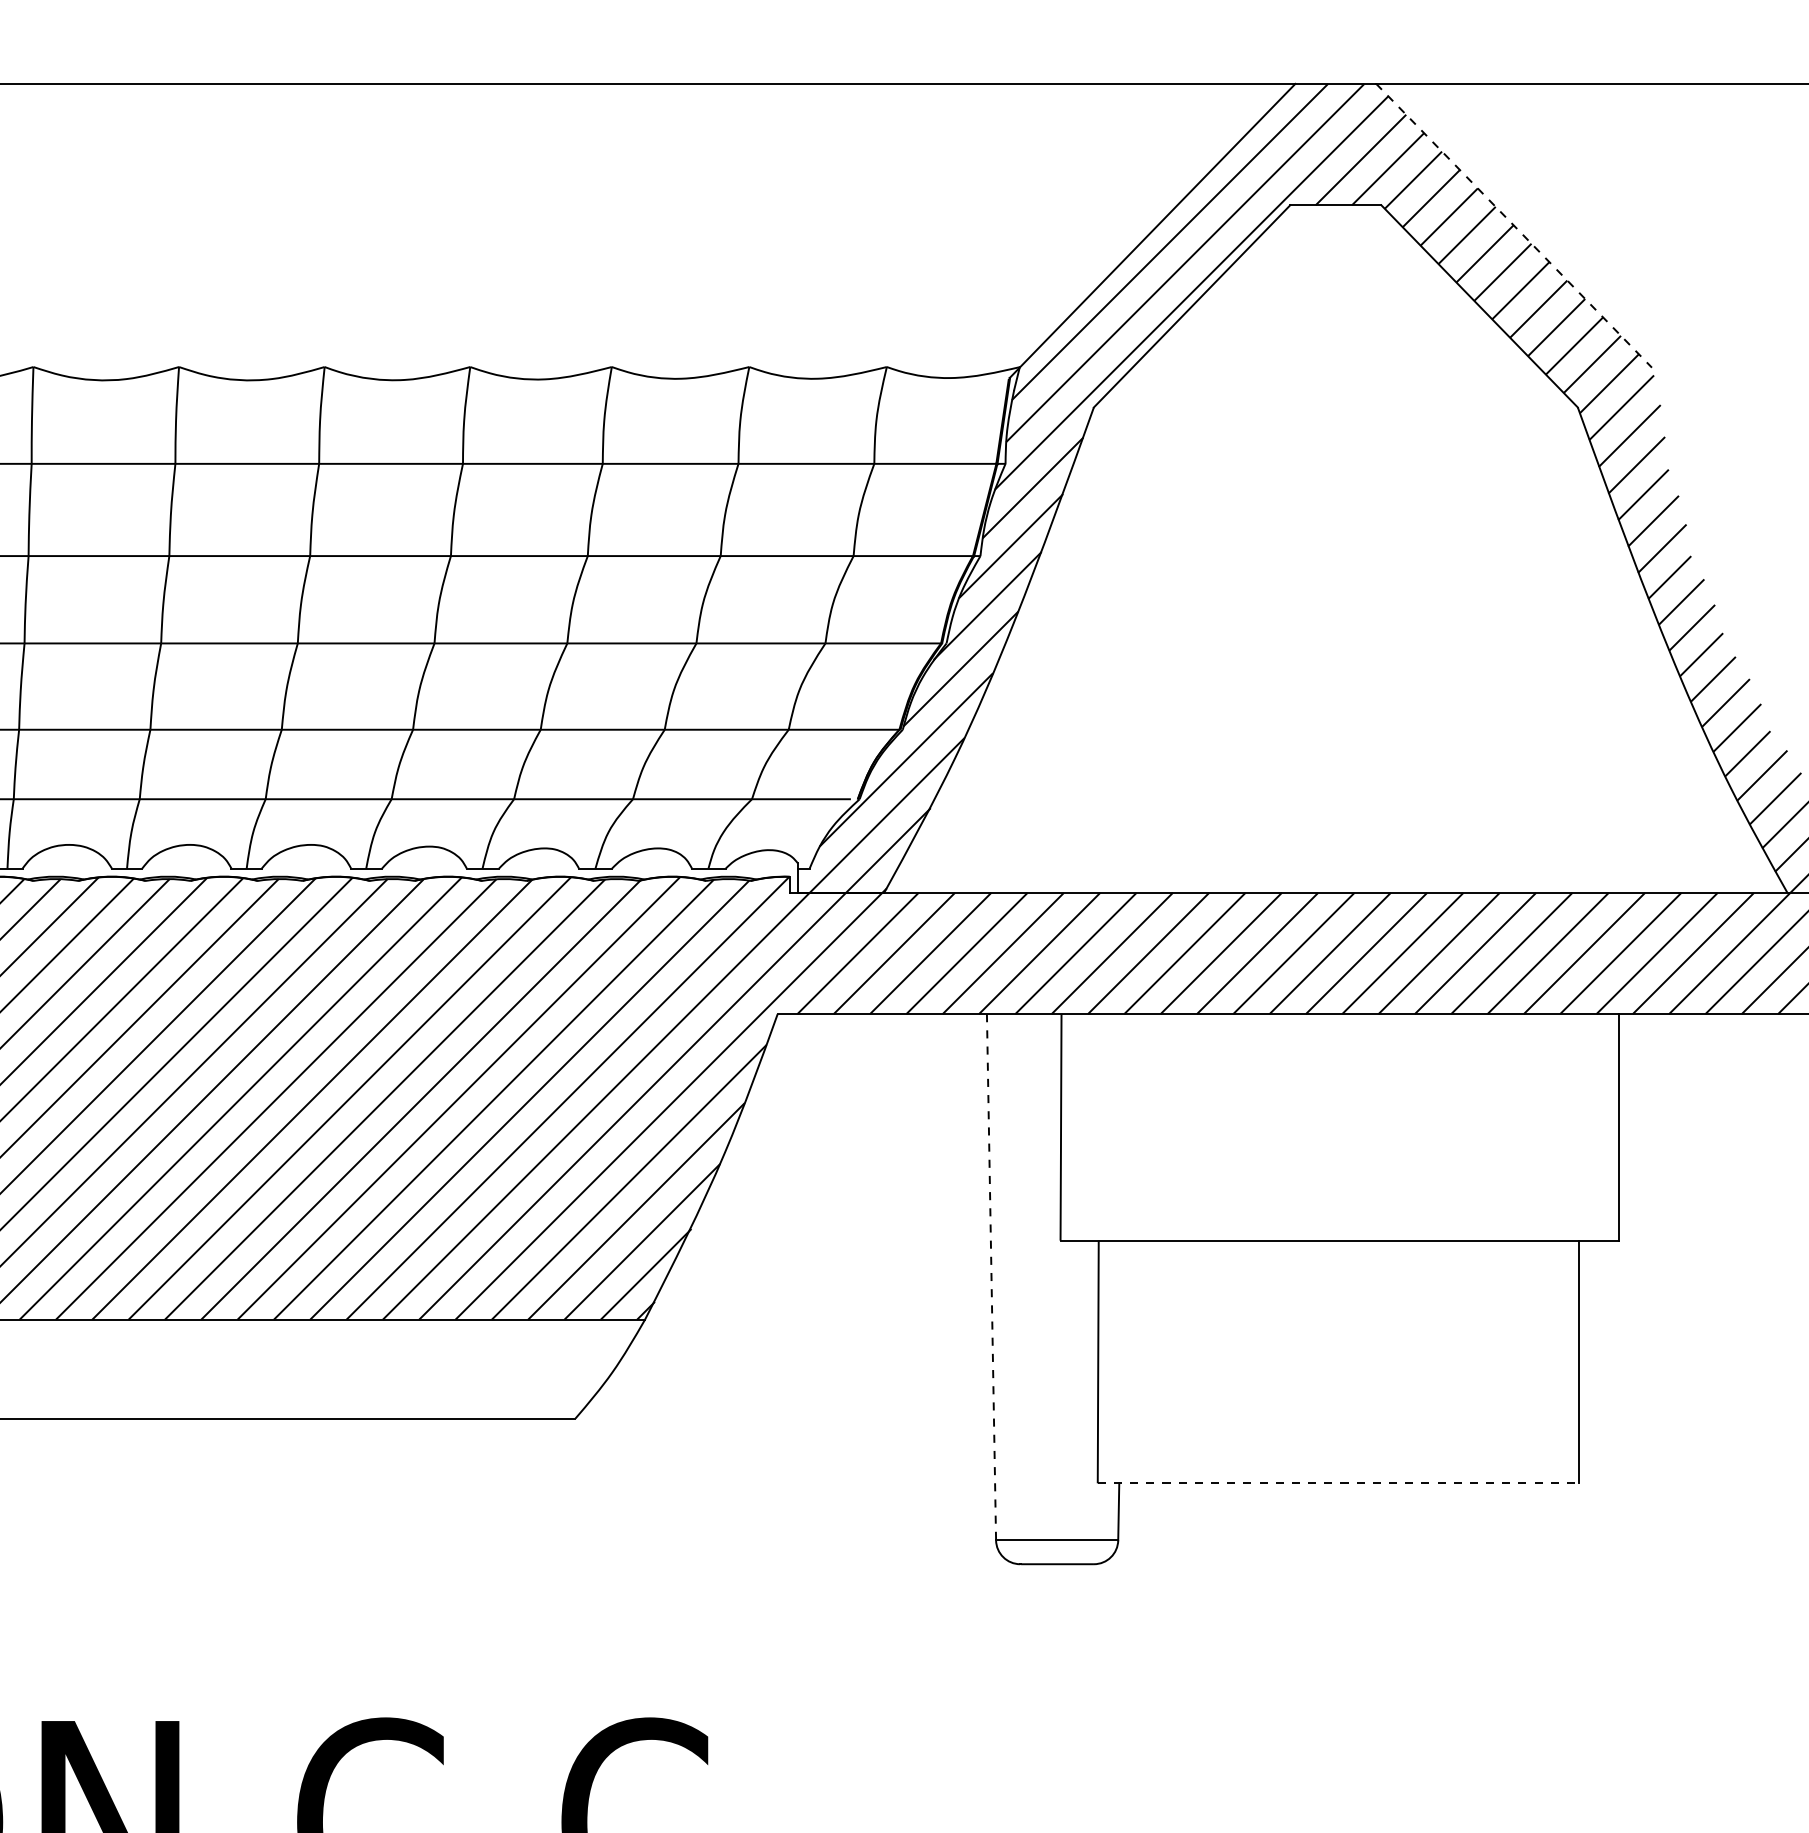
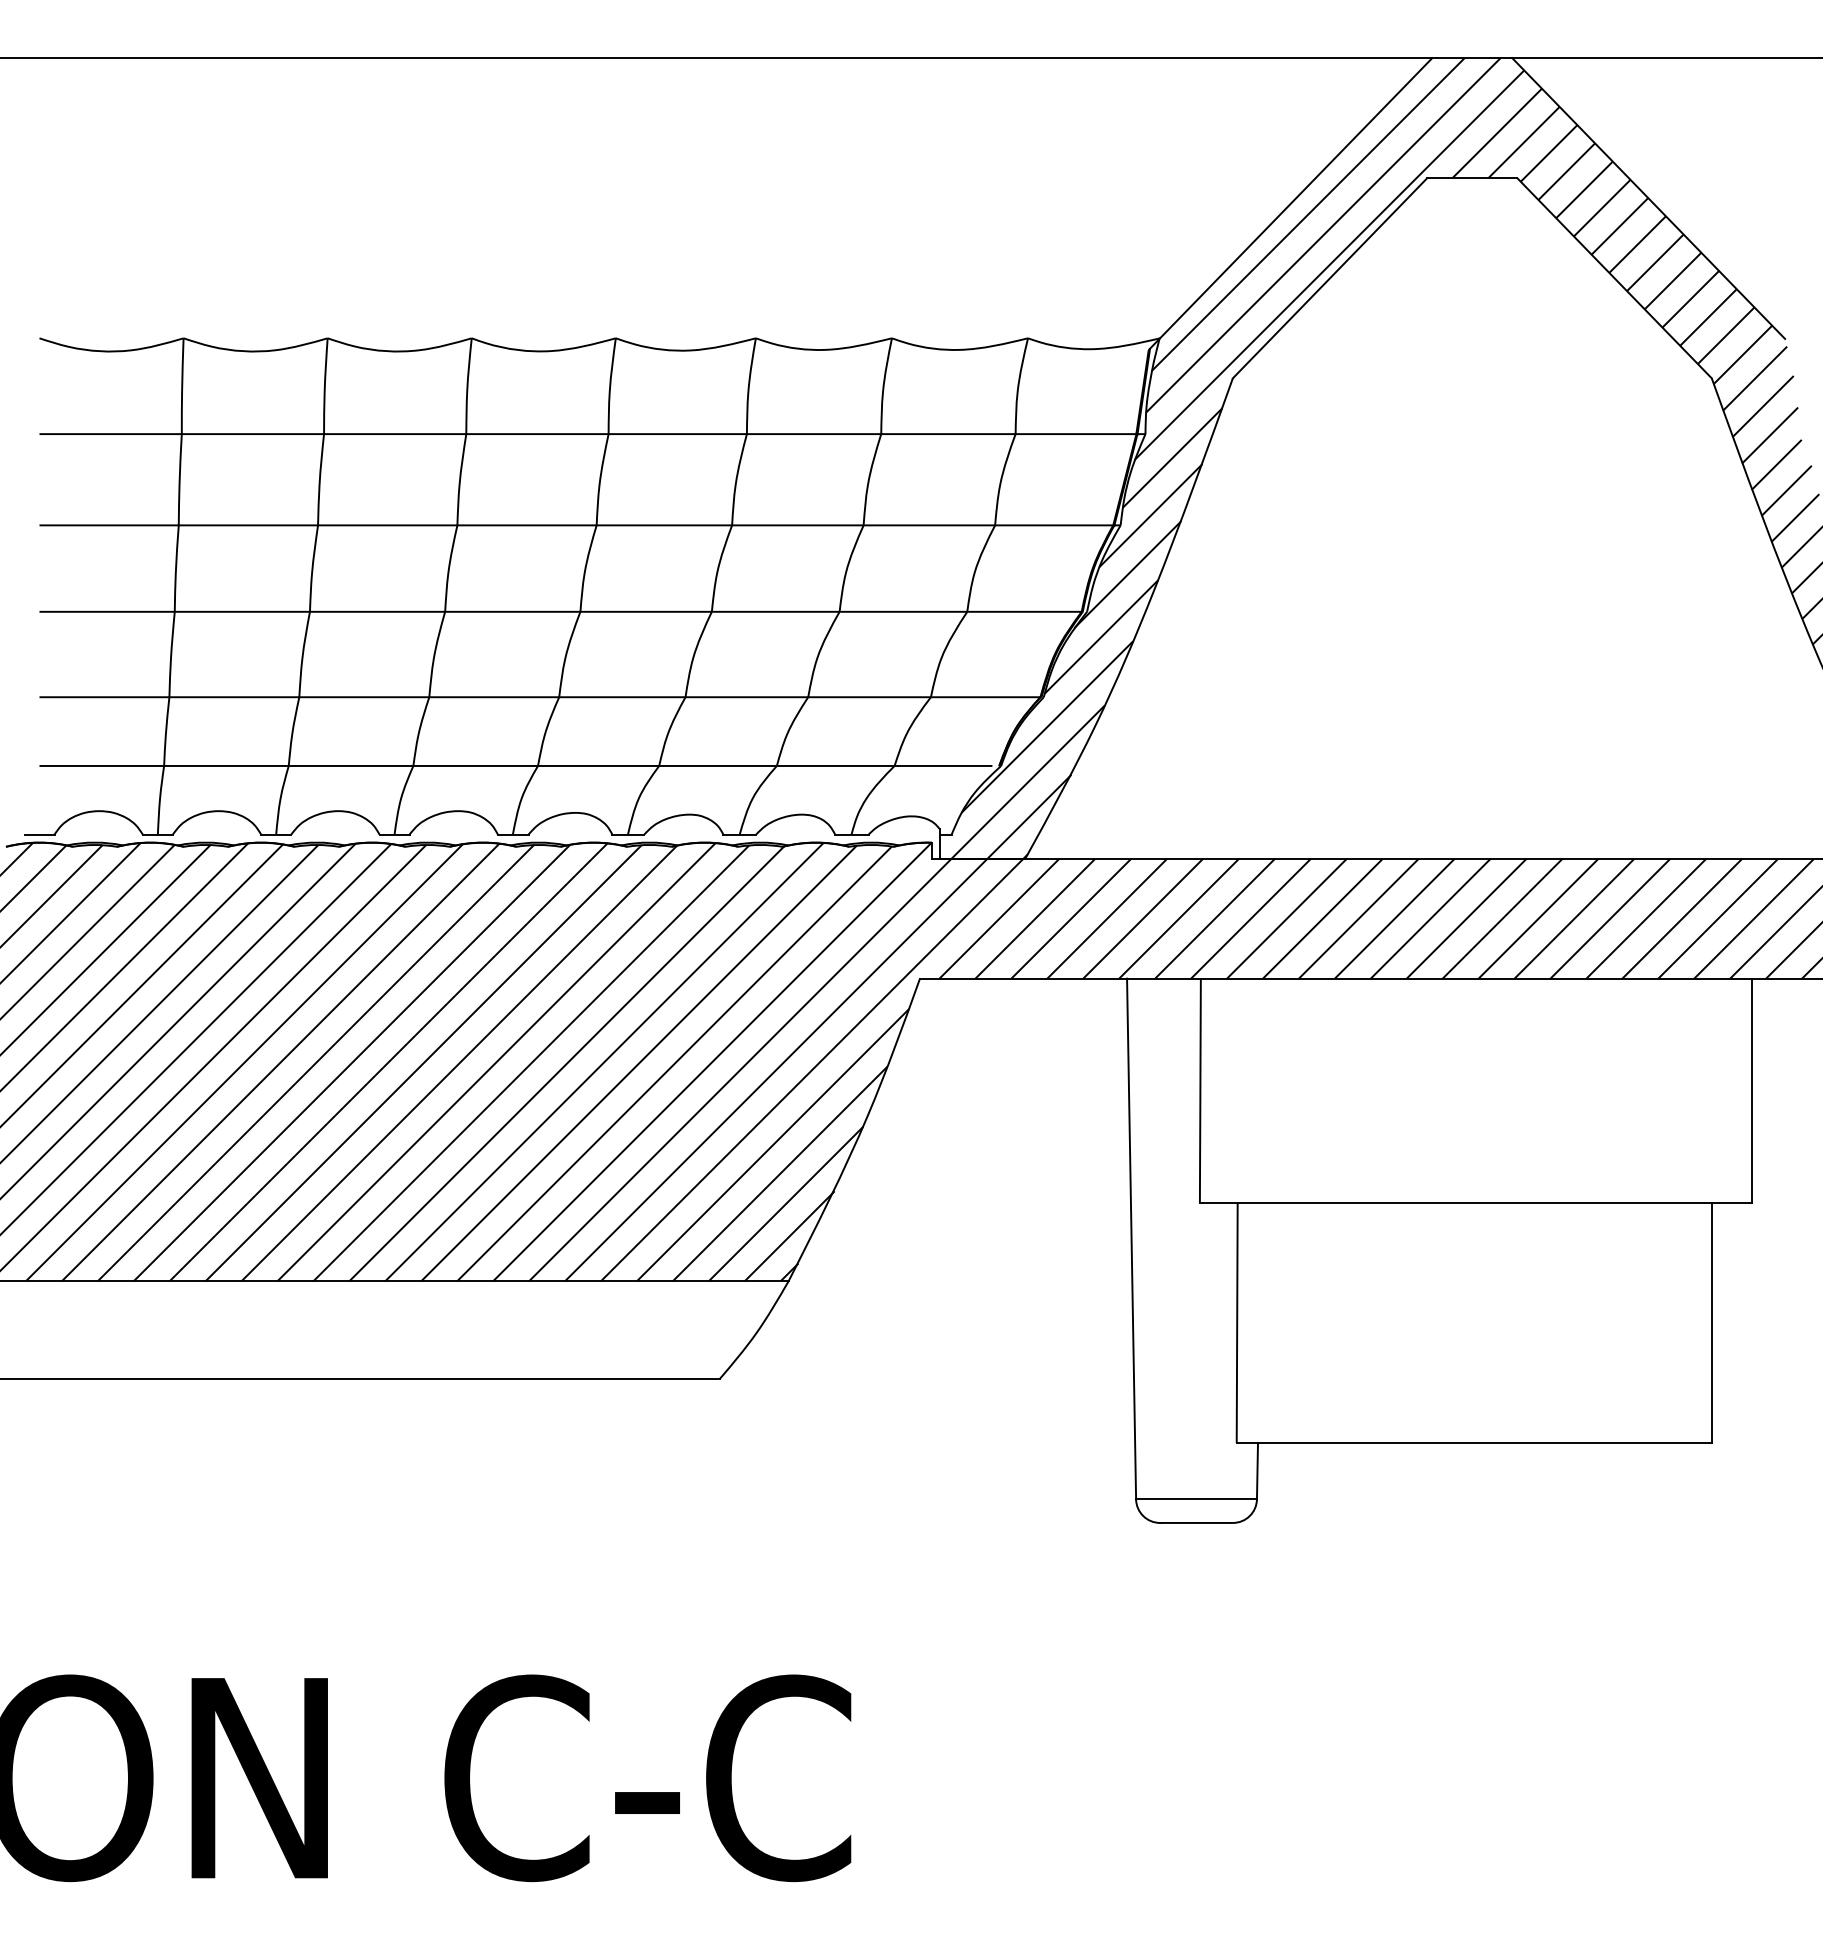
line: (1513, 225) -> (1648, 198), dashed -> solid
line: (991, 1277) -> (1131, 1239), dashed -> solid
line: (1338, 1482) -> (1474, 1442), dashed -> solid

